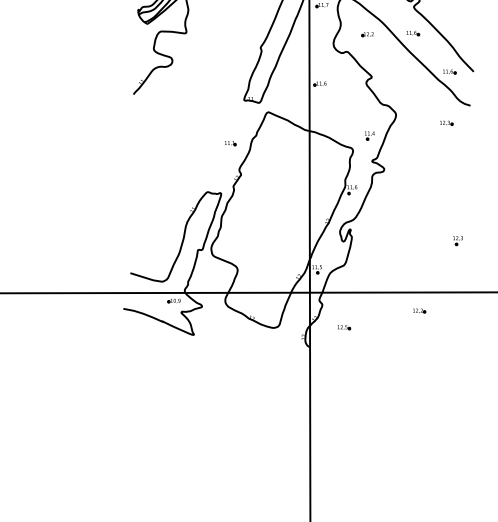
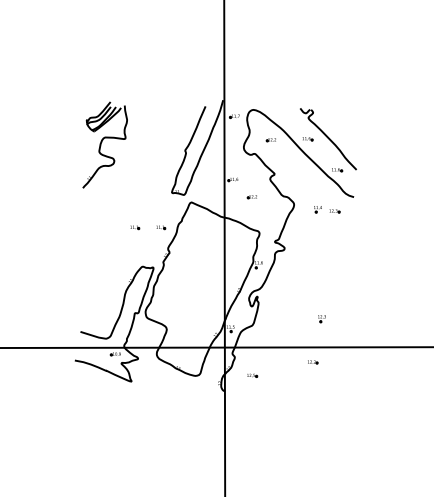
part: (343, 106) -> (251, 197), added
part: (369, 135) -> (317, 209), moved
part: (198, 143) -> (135, 227), added
part: (457, 241) -> (321, 319), moved

